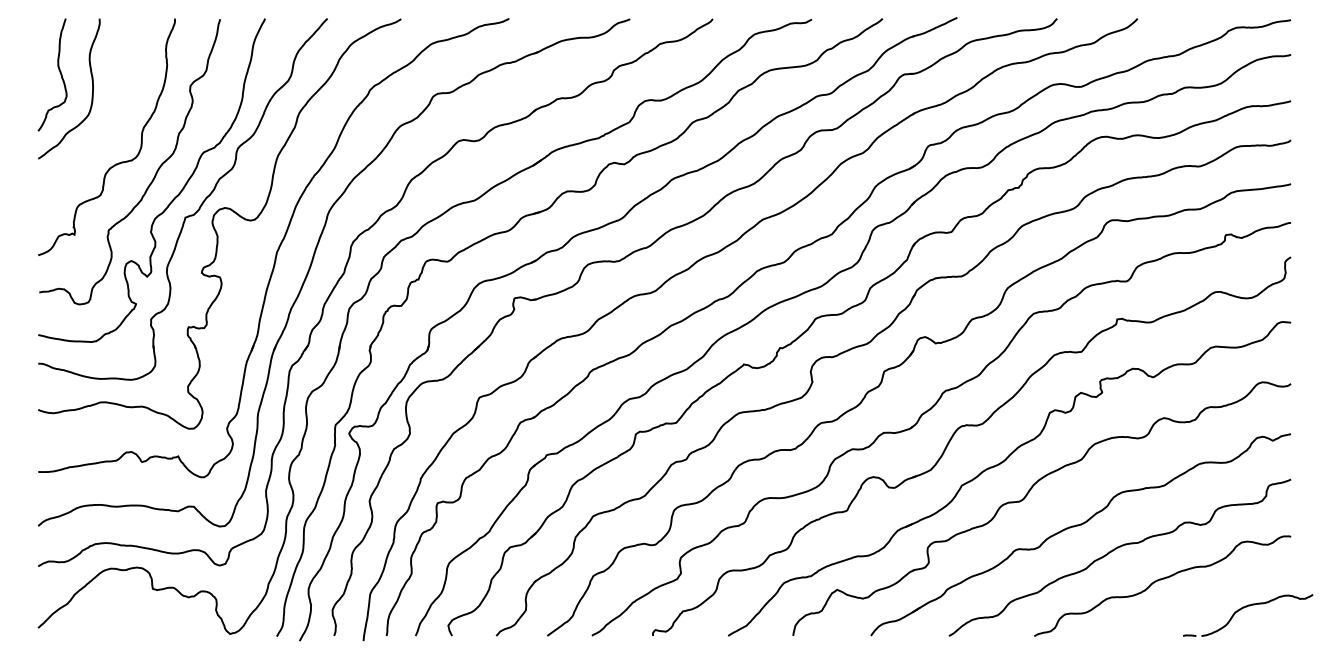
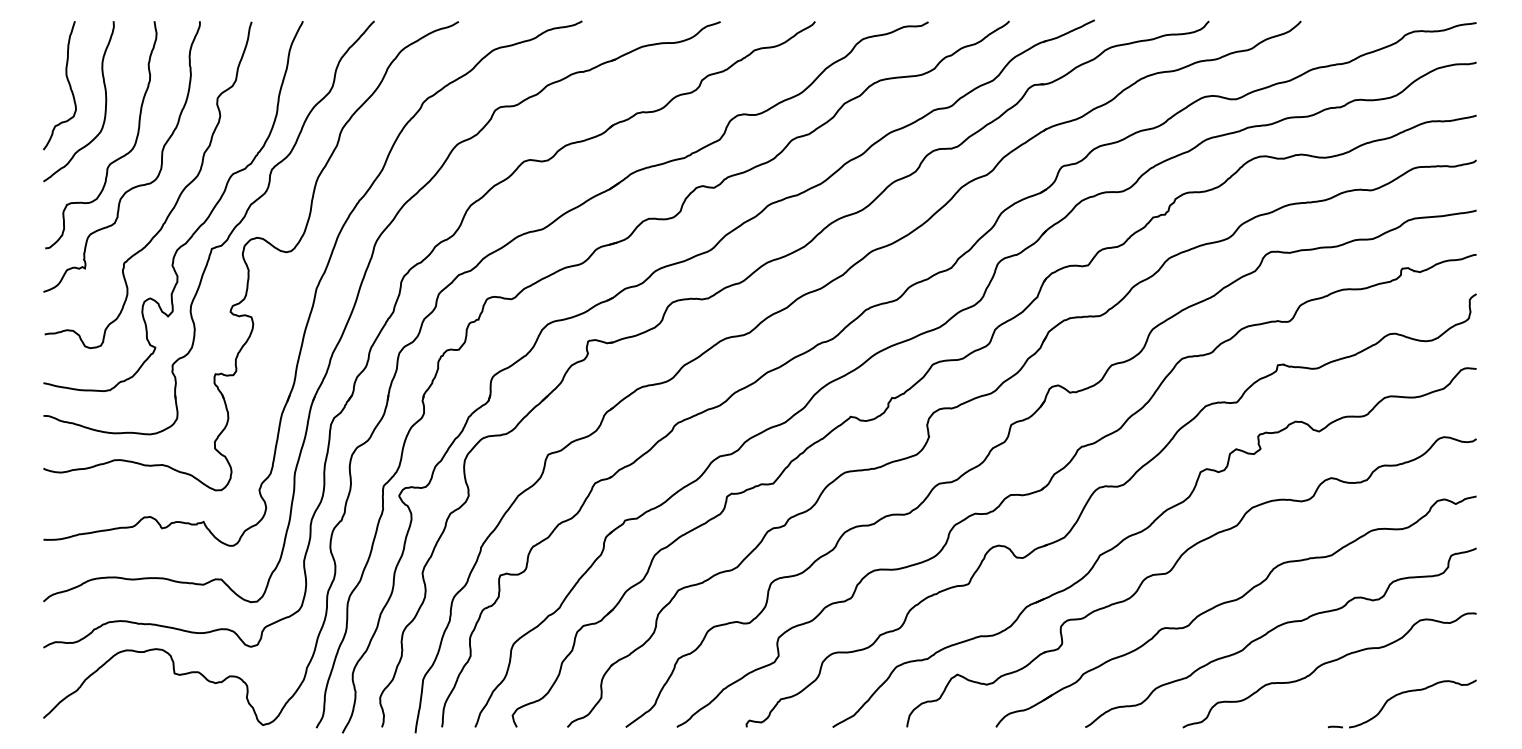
curve: (102, 138) -> (116, 158), added
part: (1244, 608) -> (1398, 695), moved

